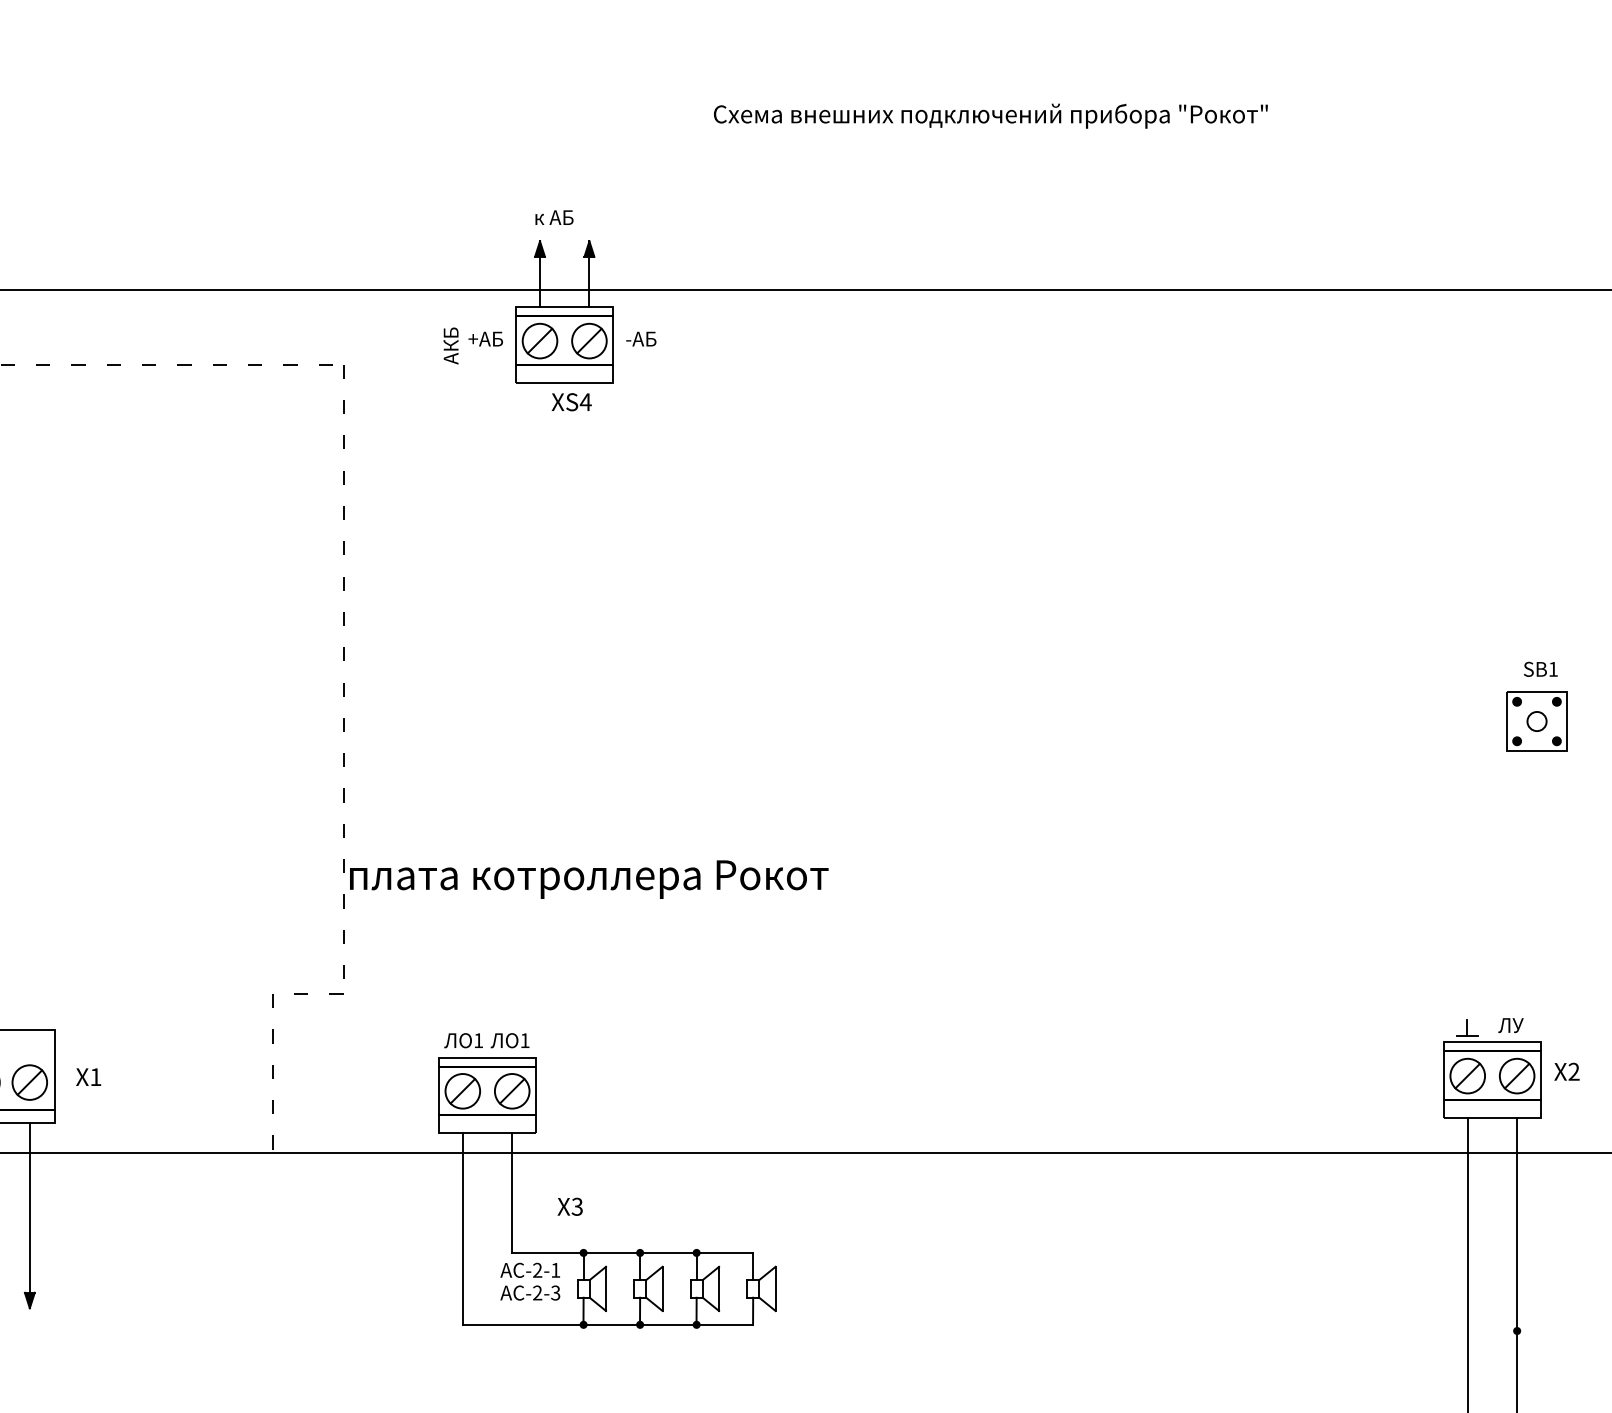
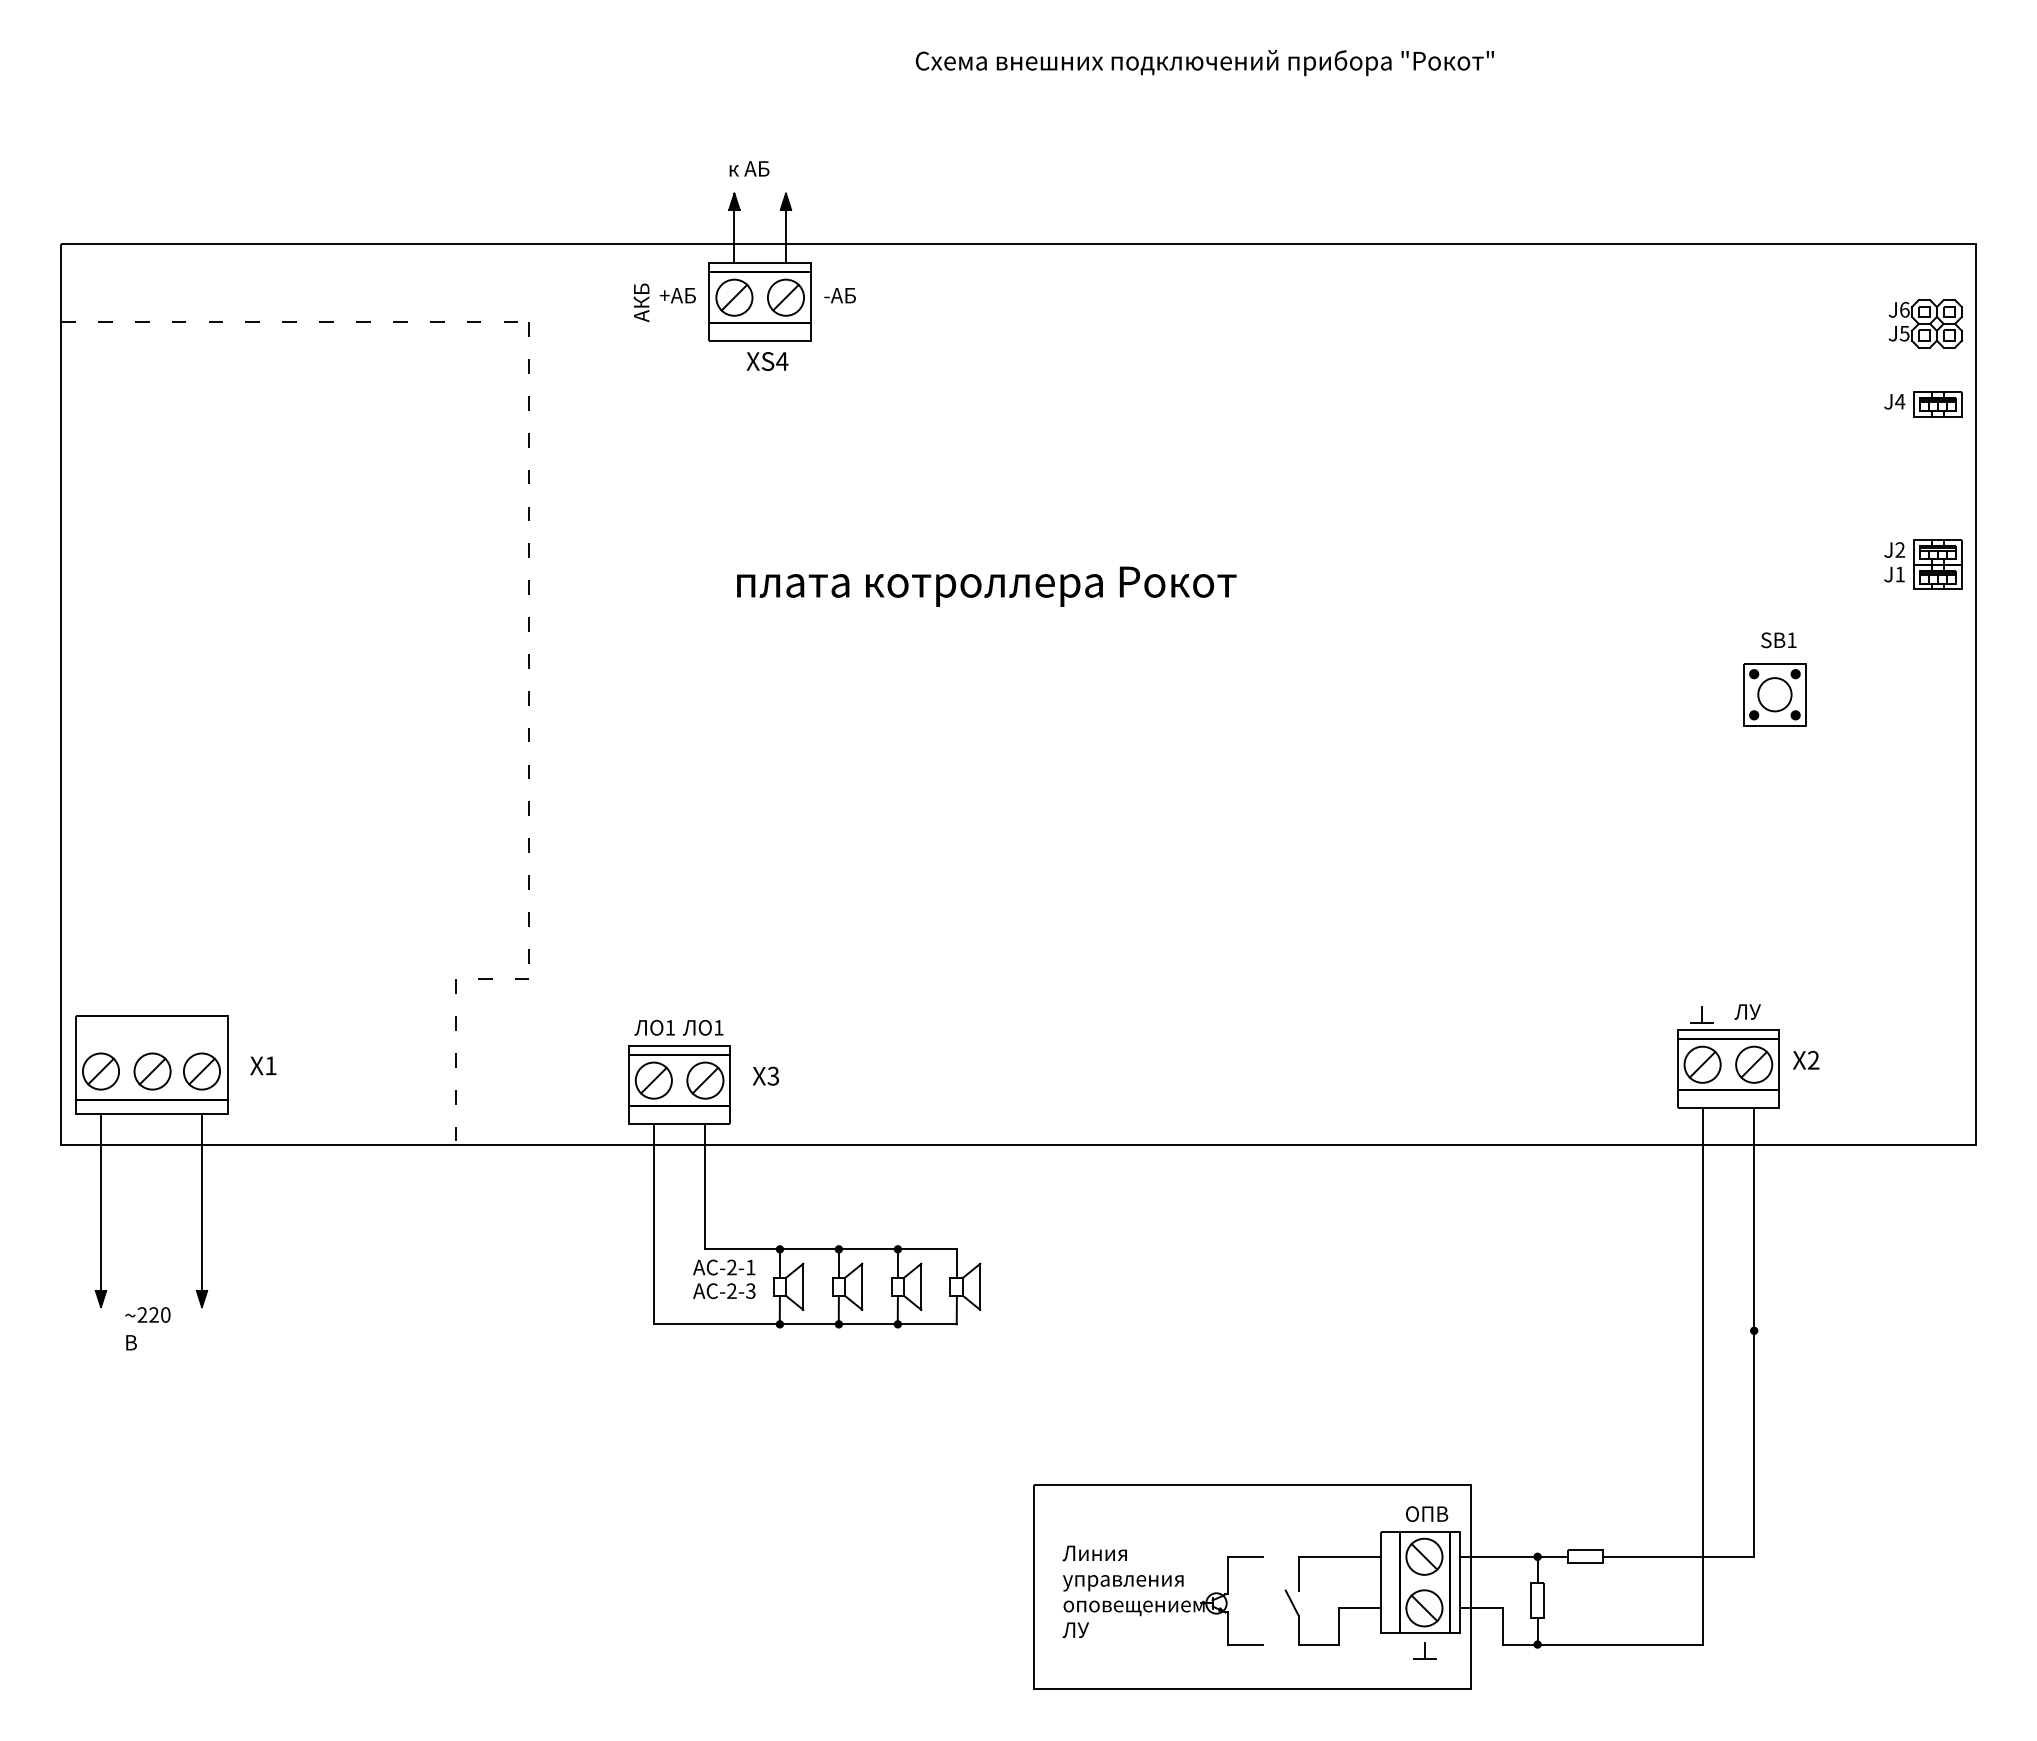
circle: (1536, 721) -> (1774, 694), size x1.67
text: (588, 879) -> (986, 586), moved
text: (569, 1206) -> (765, 1075), moved

